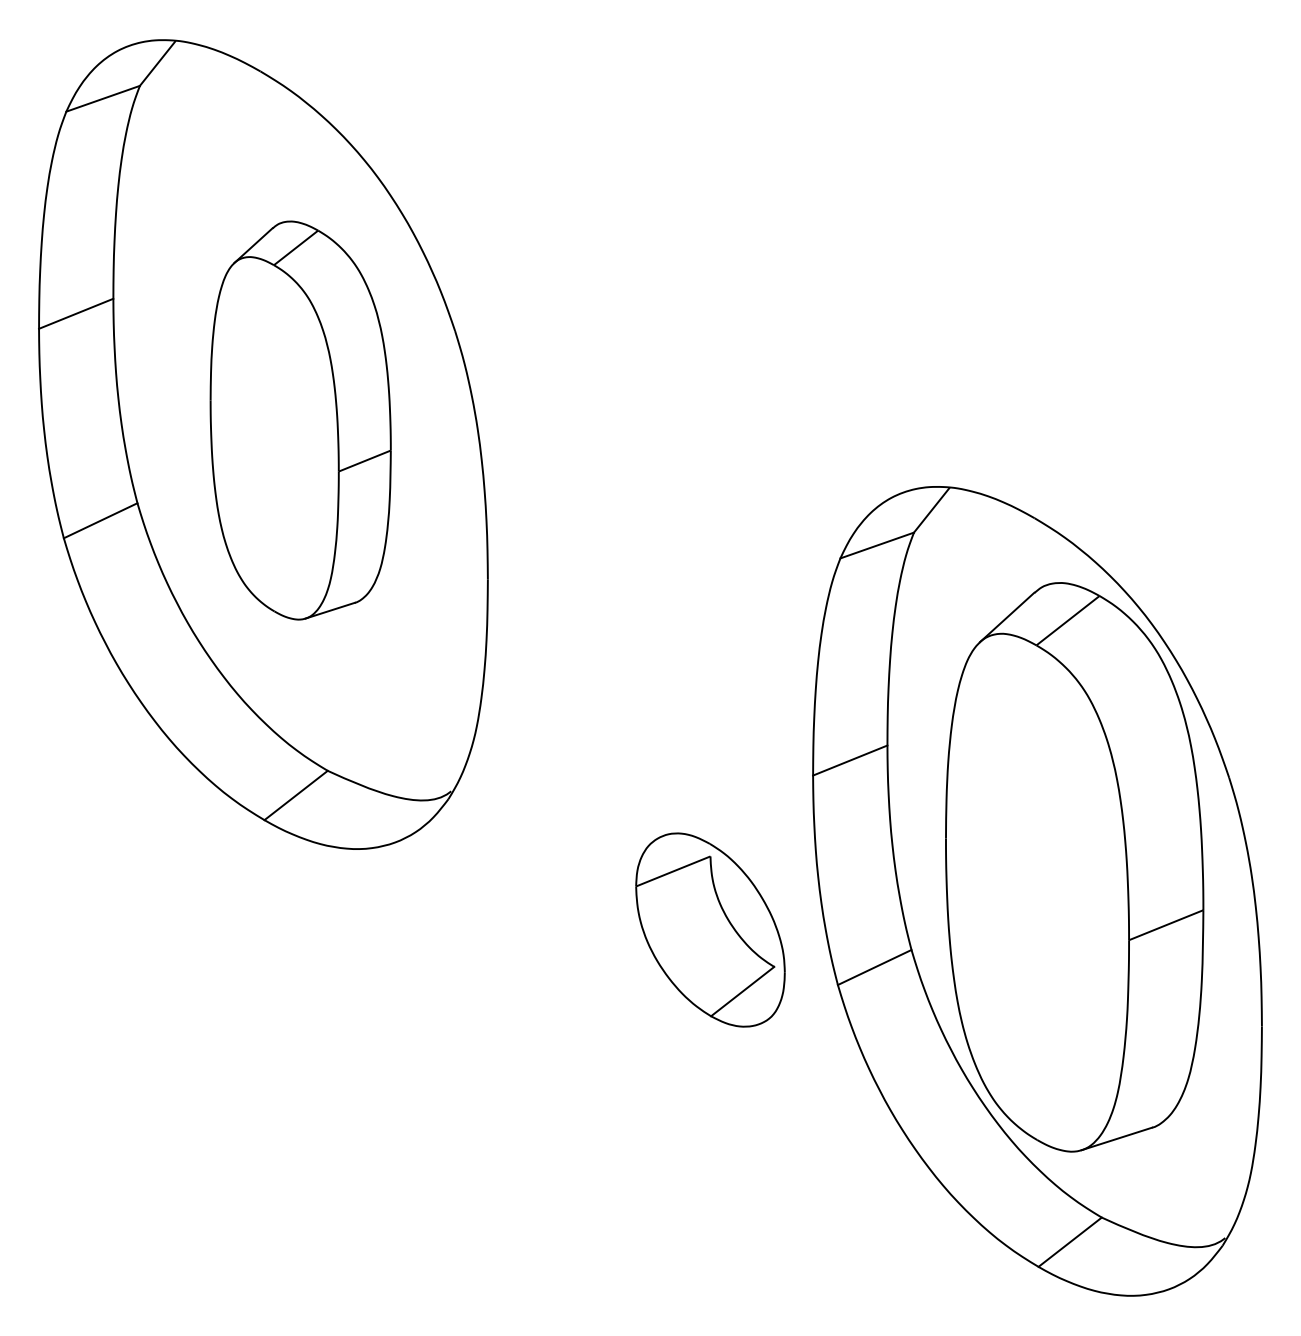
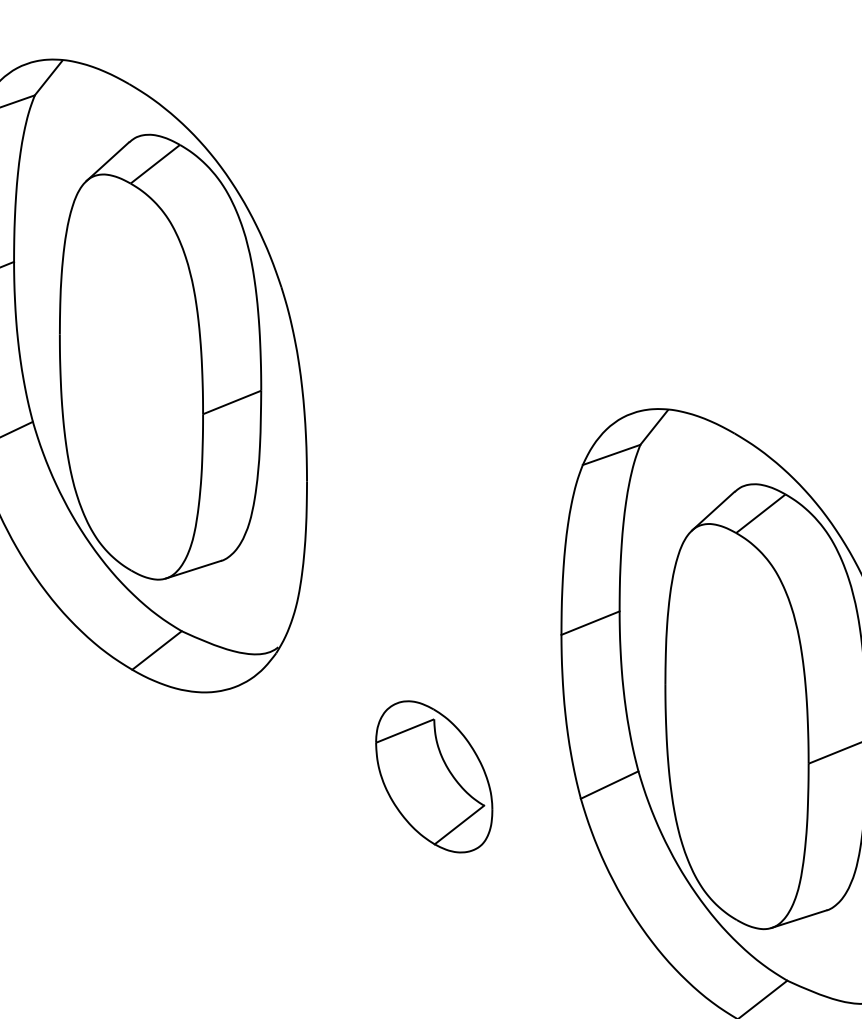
part: (300, 420) -> (160, 357), size x1.43
part: (710, 929) -> (434, 776), moved

